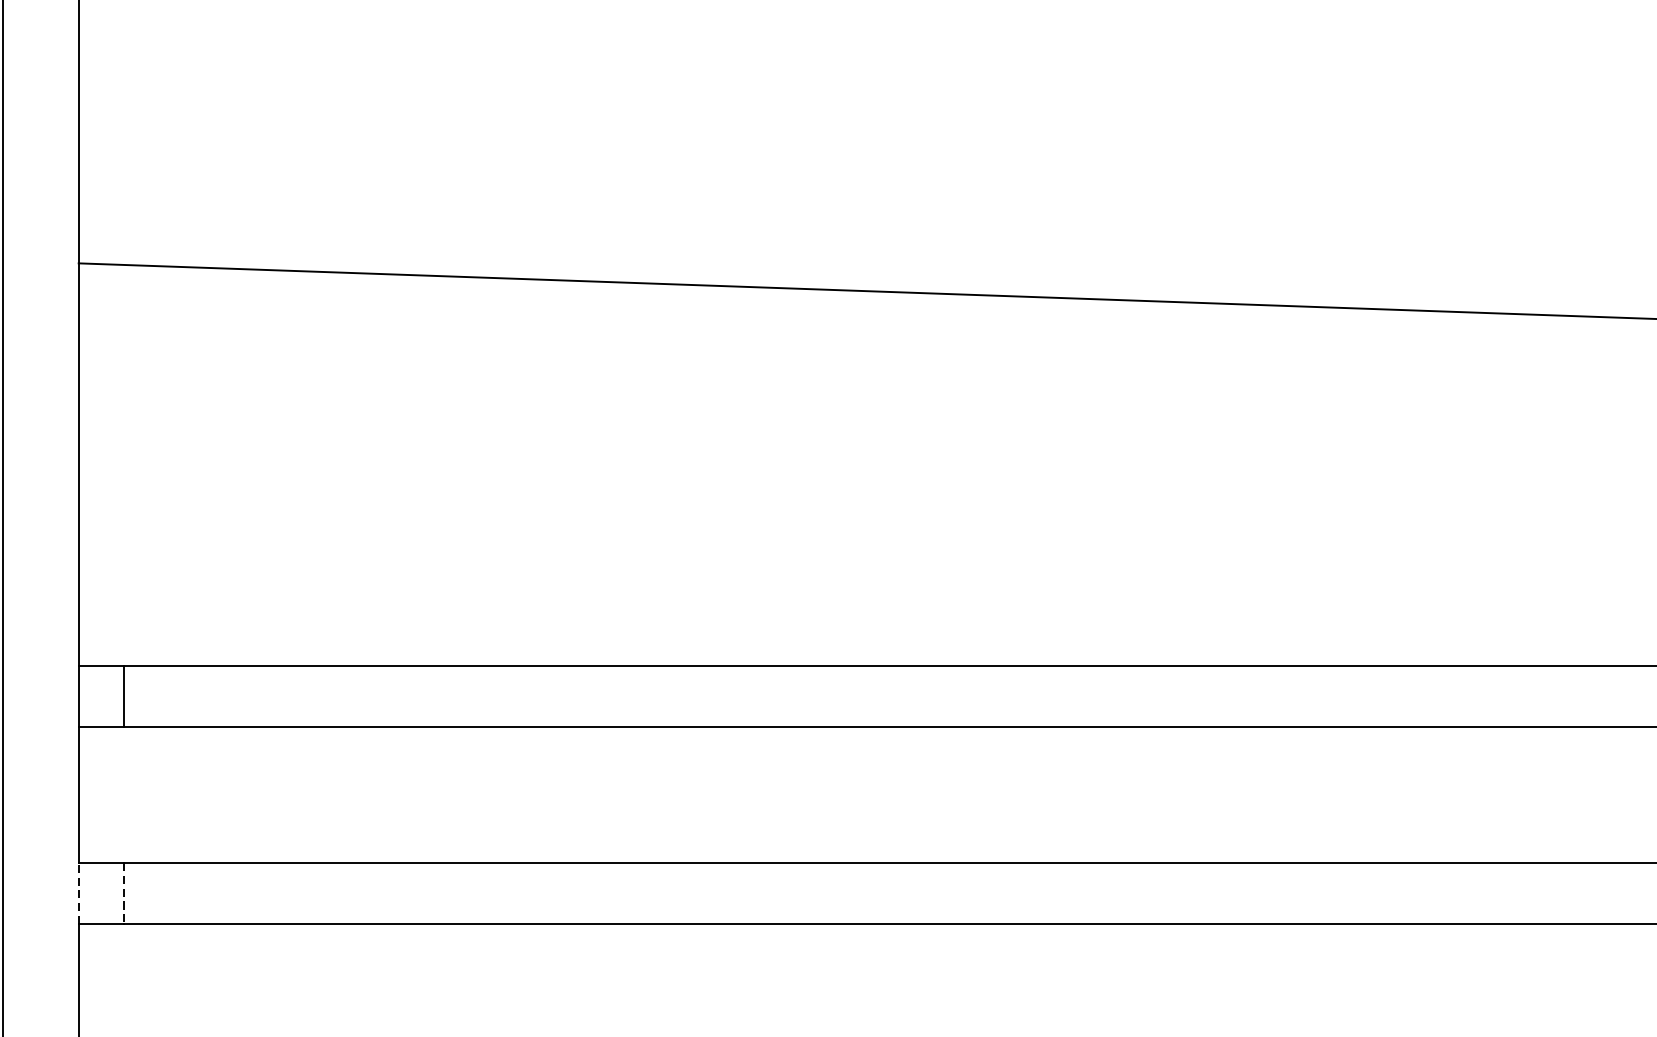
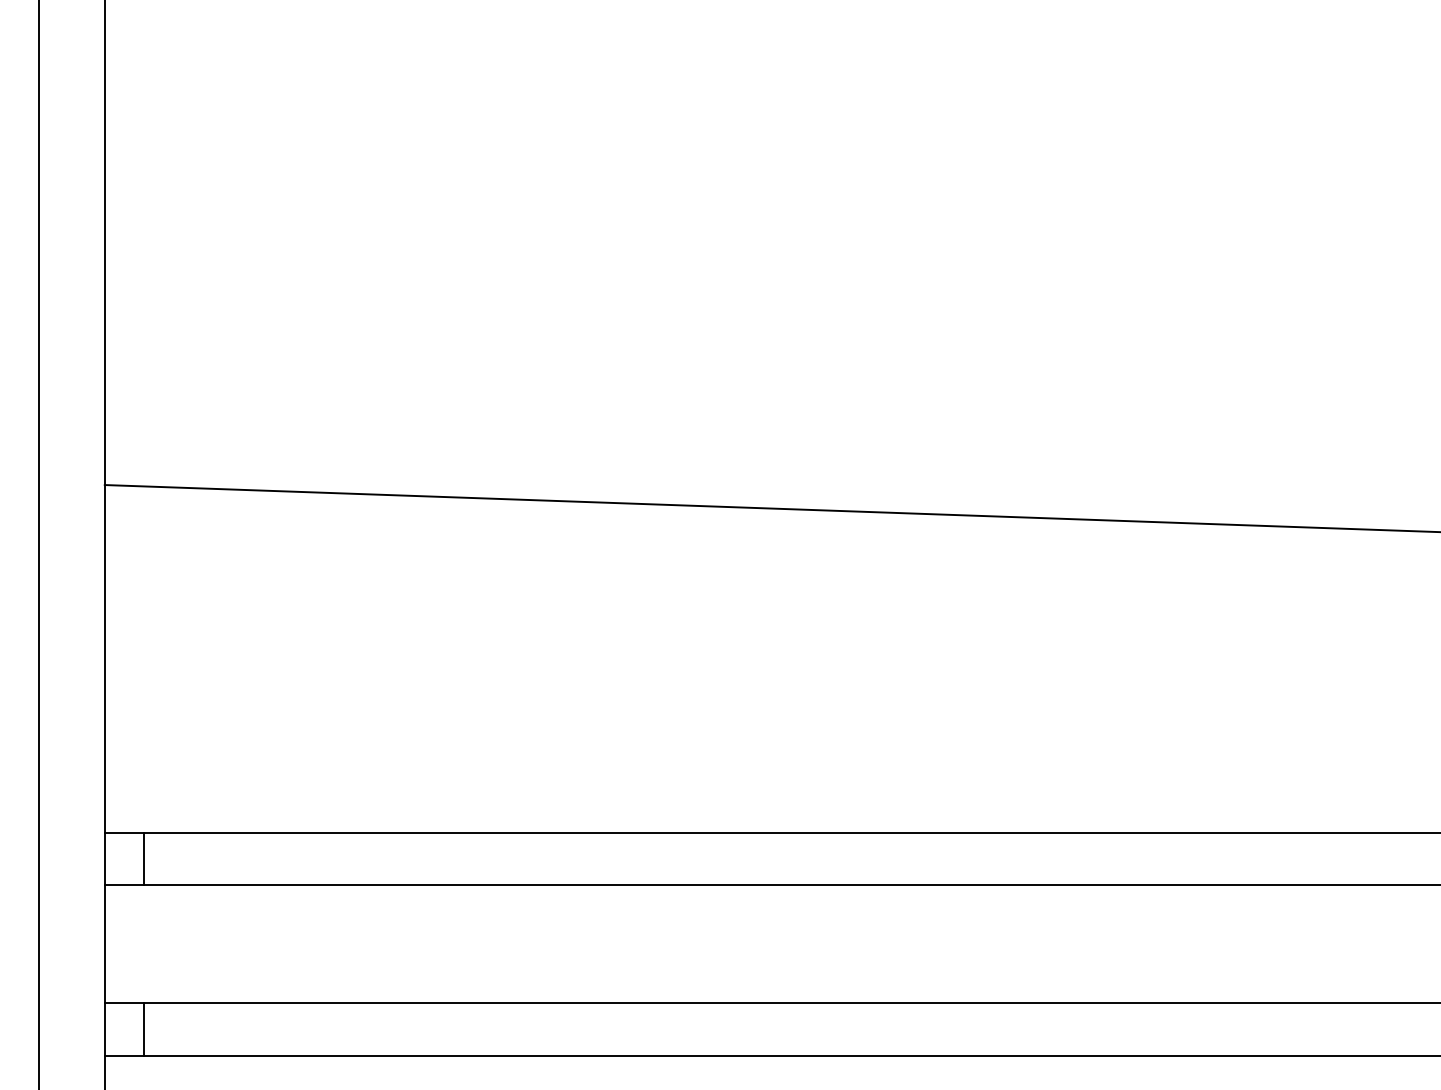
line: (78, 892) -> (104, 1028), dashed -> solid
line: (124, 893) -> (144, 1029), dashed -> solid

